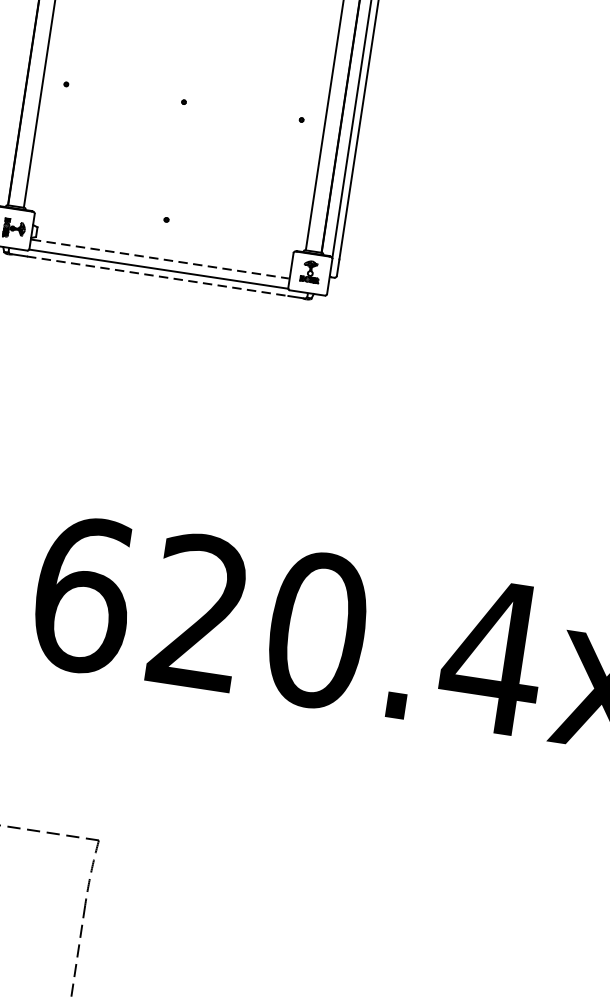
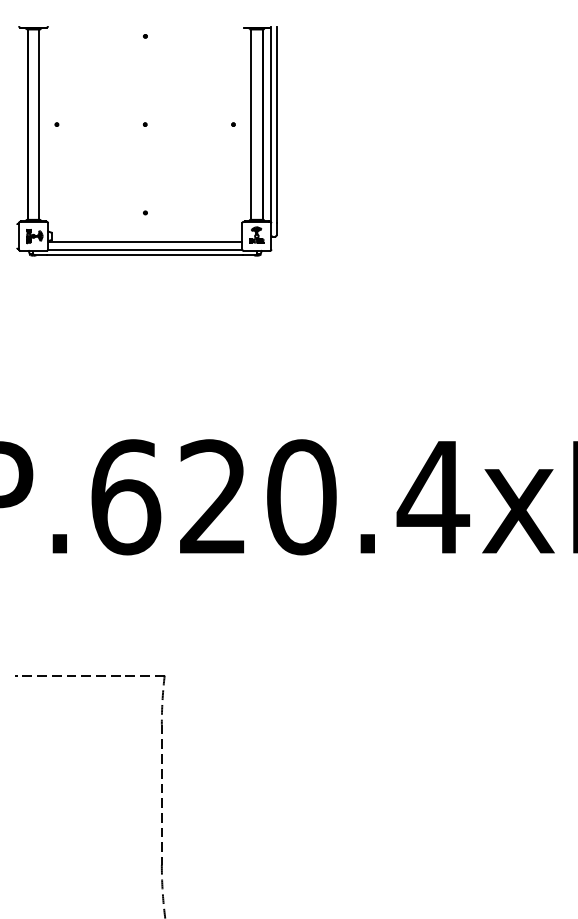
line: (160, 259) -> (145, 242), dashed -> solid
line: (158, 276) -> (145, 255), dashed -> solid

